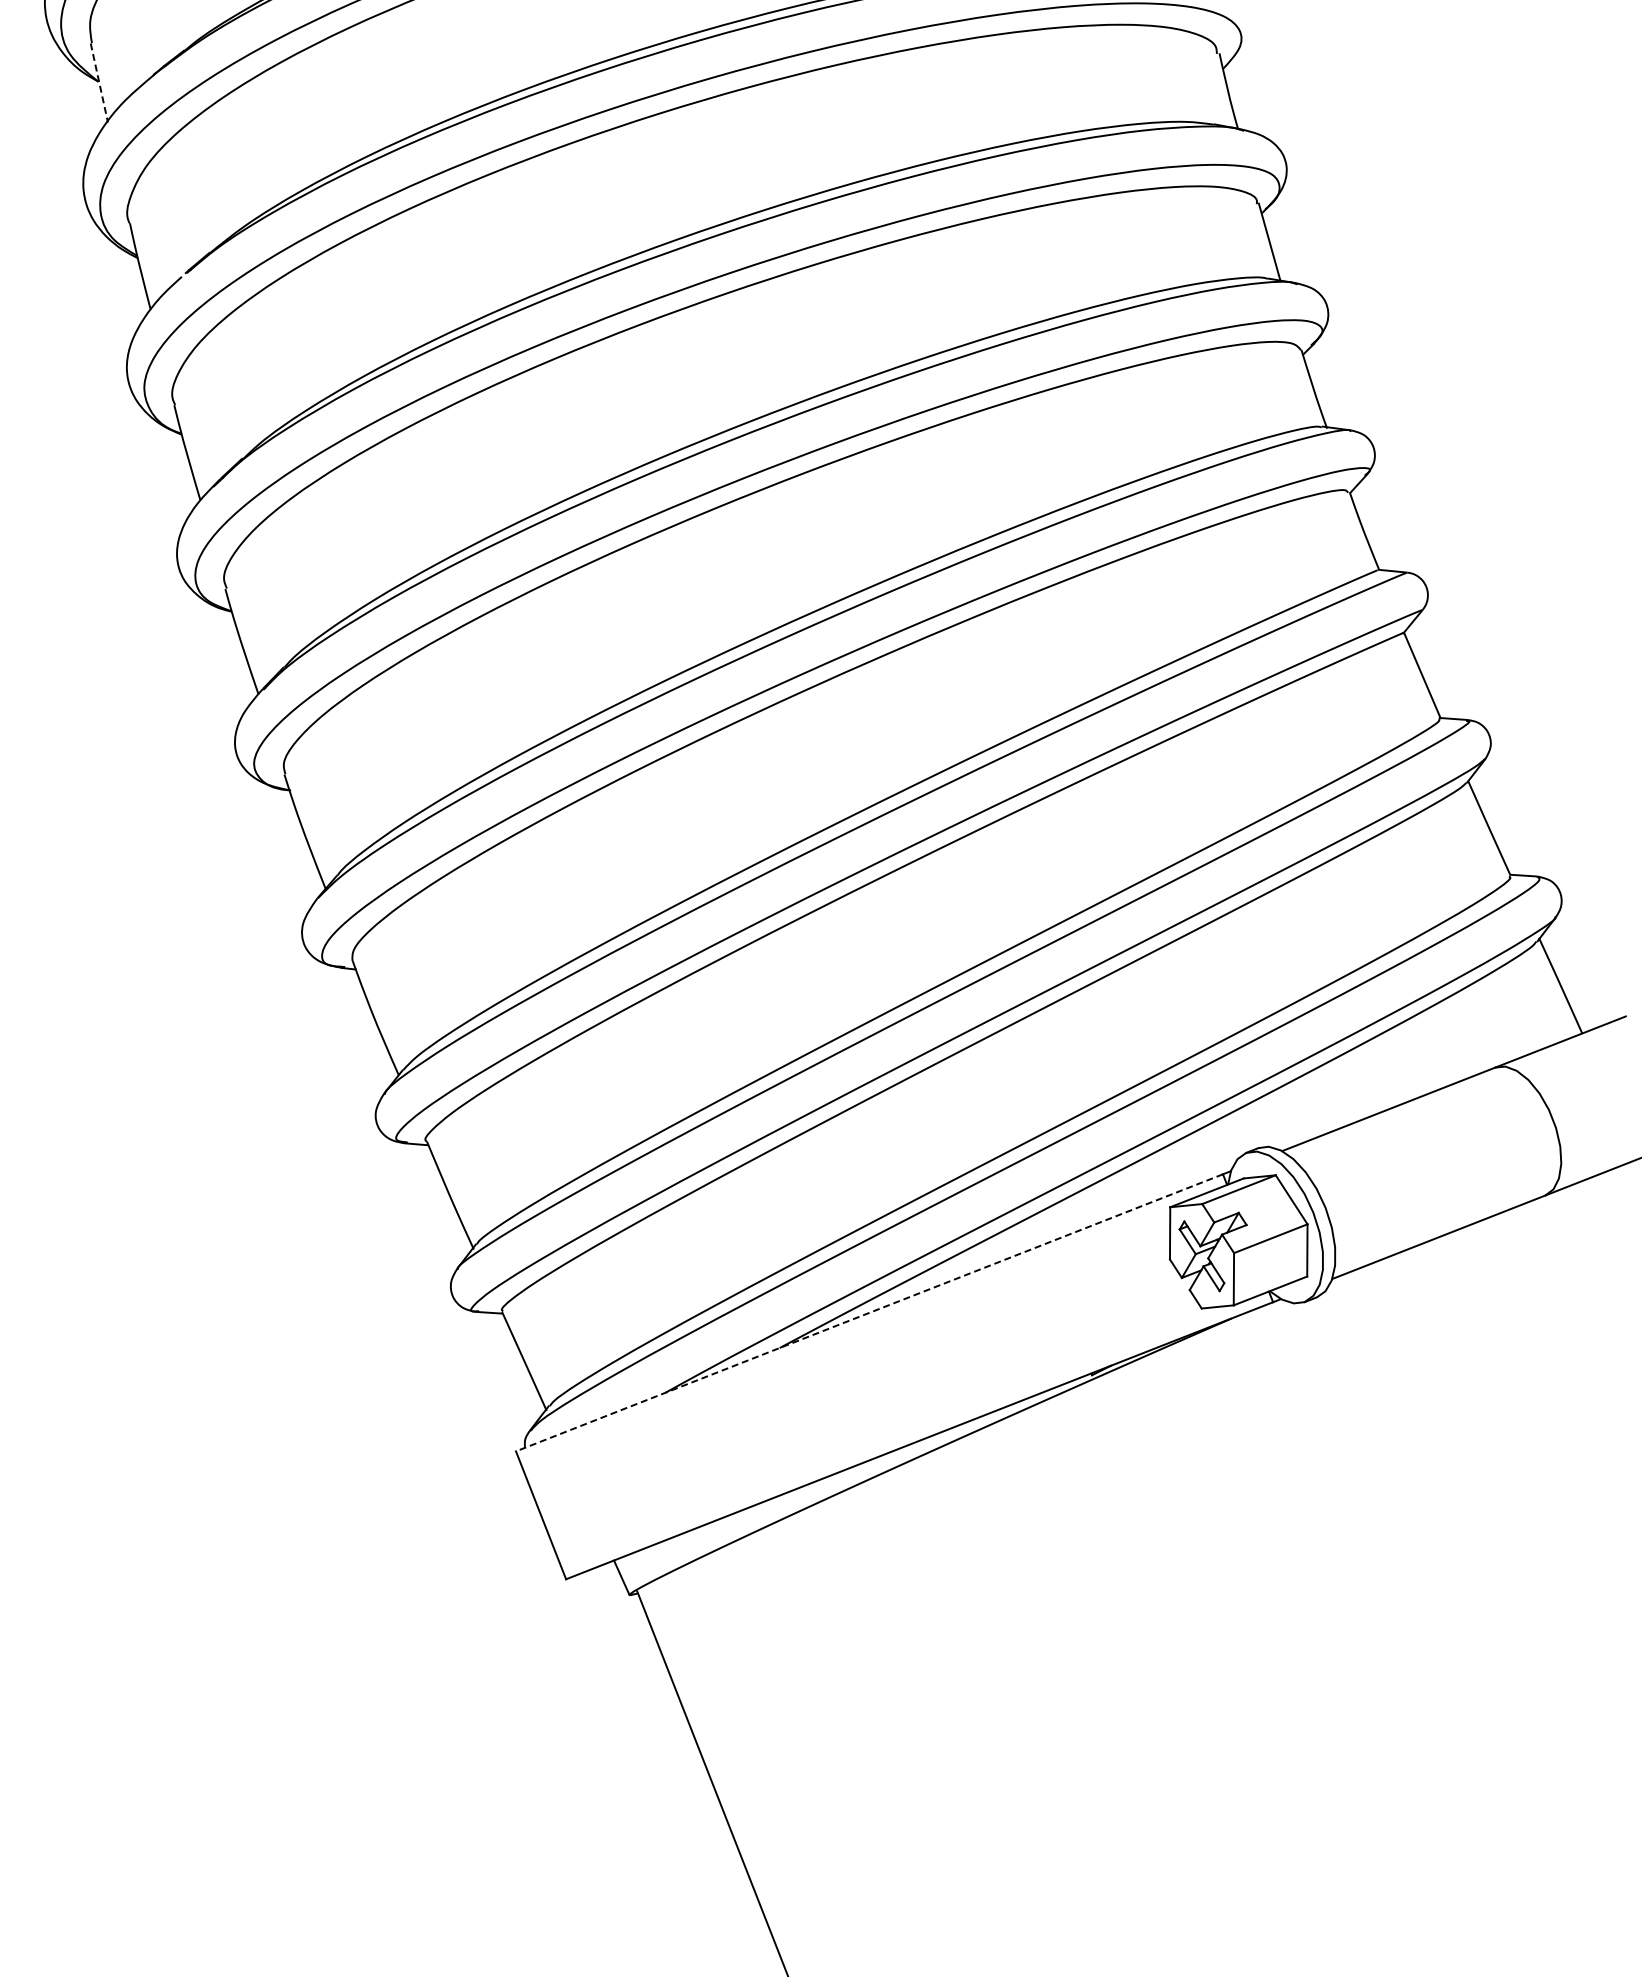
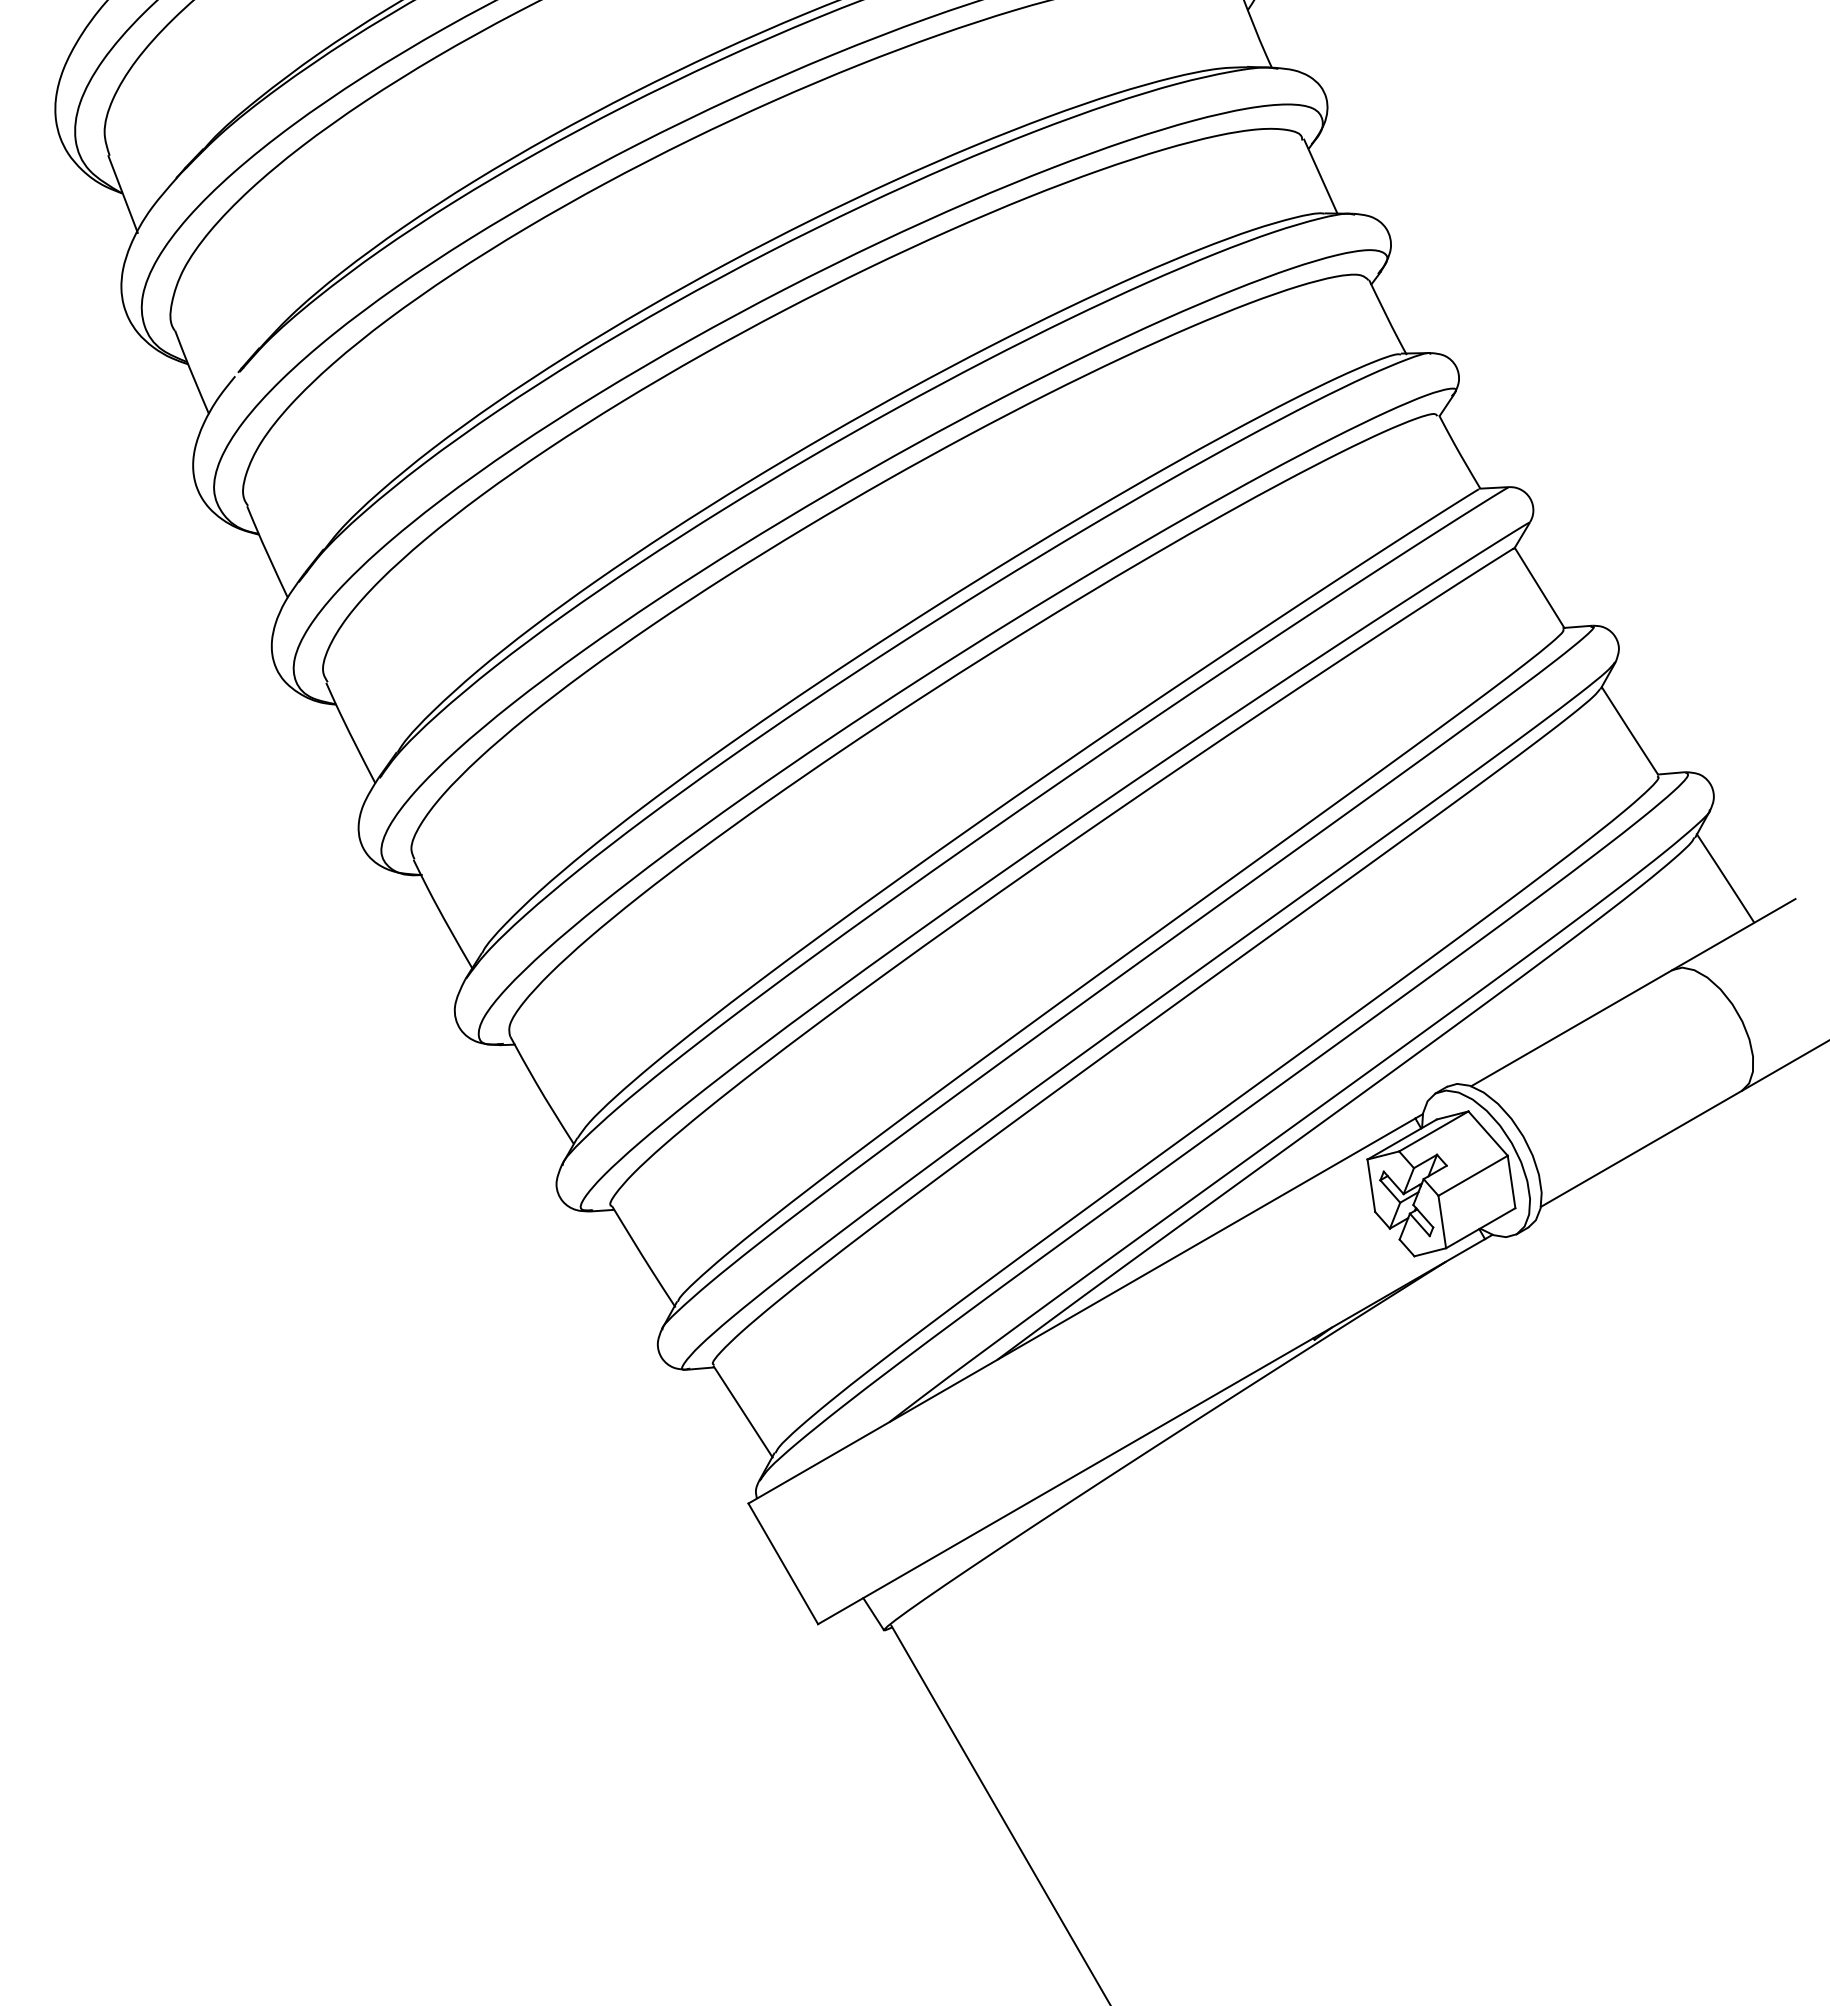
line: (99, 84) -> (123, 195), dashed -> solid
line: (868, 1313) -> (1081, 1311), dashed -> solid

